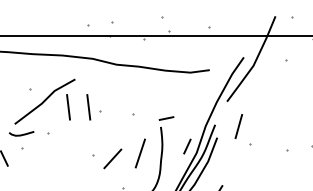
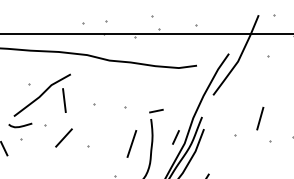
line: (88, 107) -> (83, 100), removed
line: (239, 126) -> (260, 118), moved
line: (112, 158) -> (63, 137), moved

